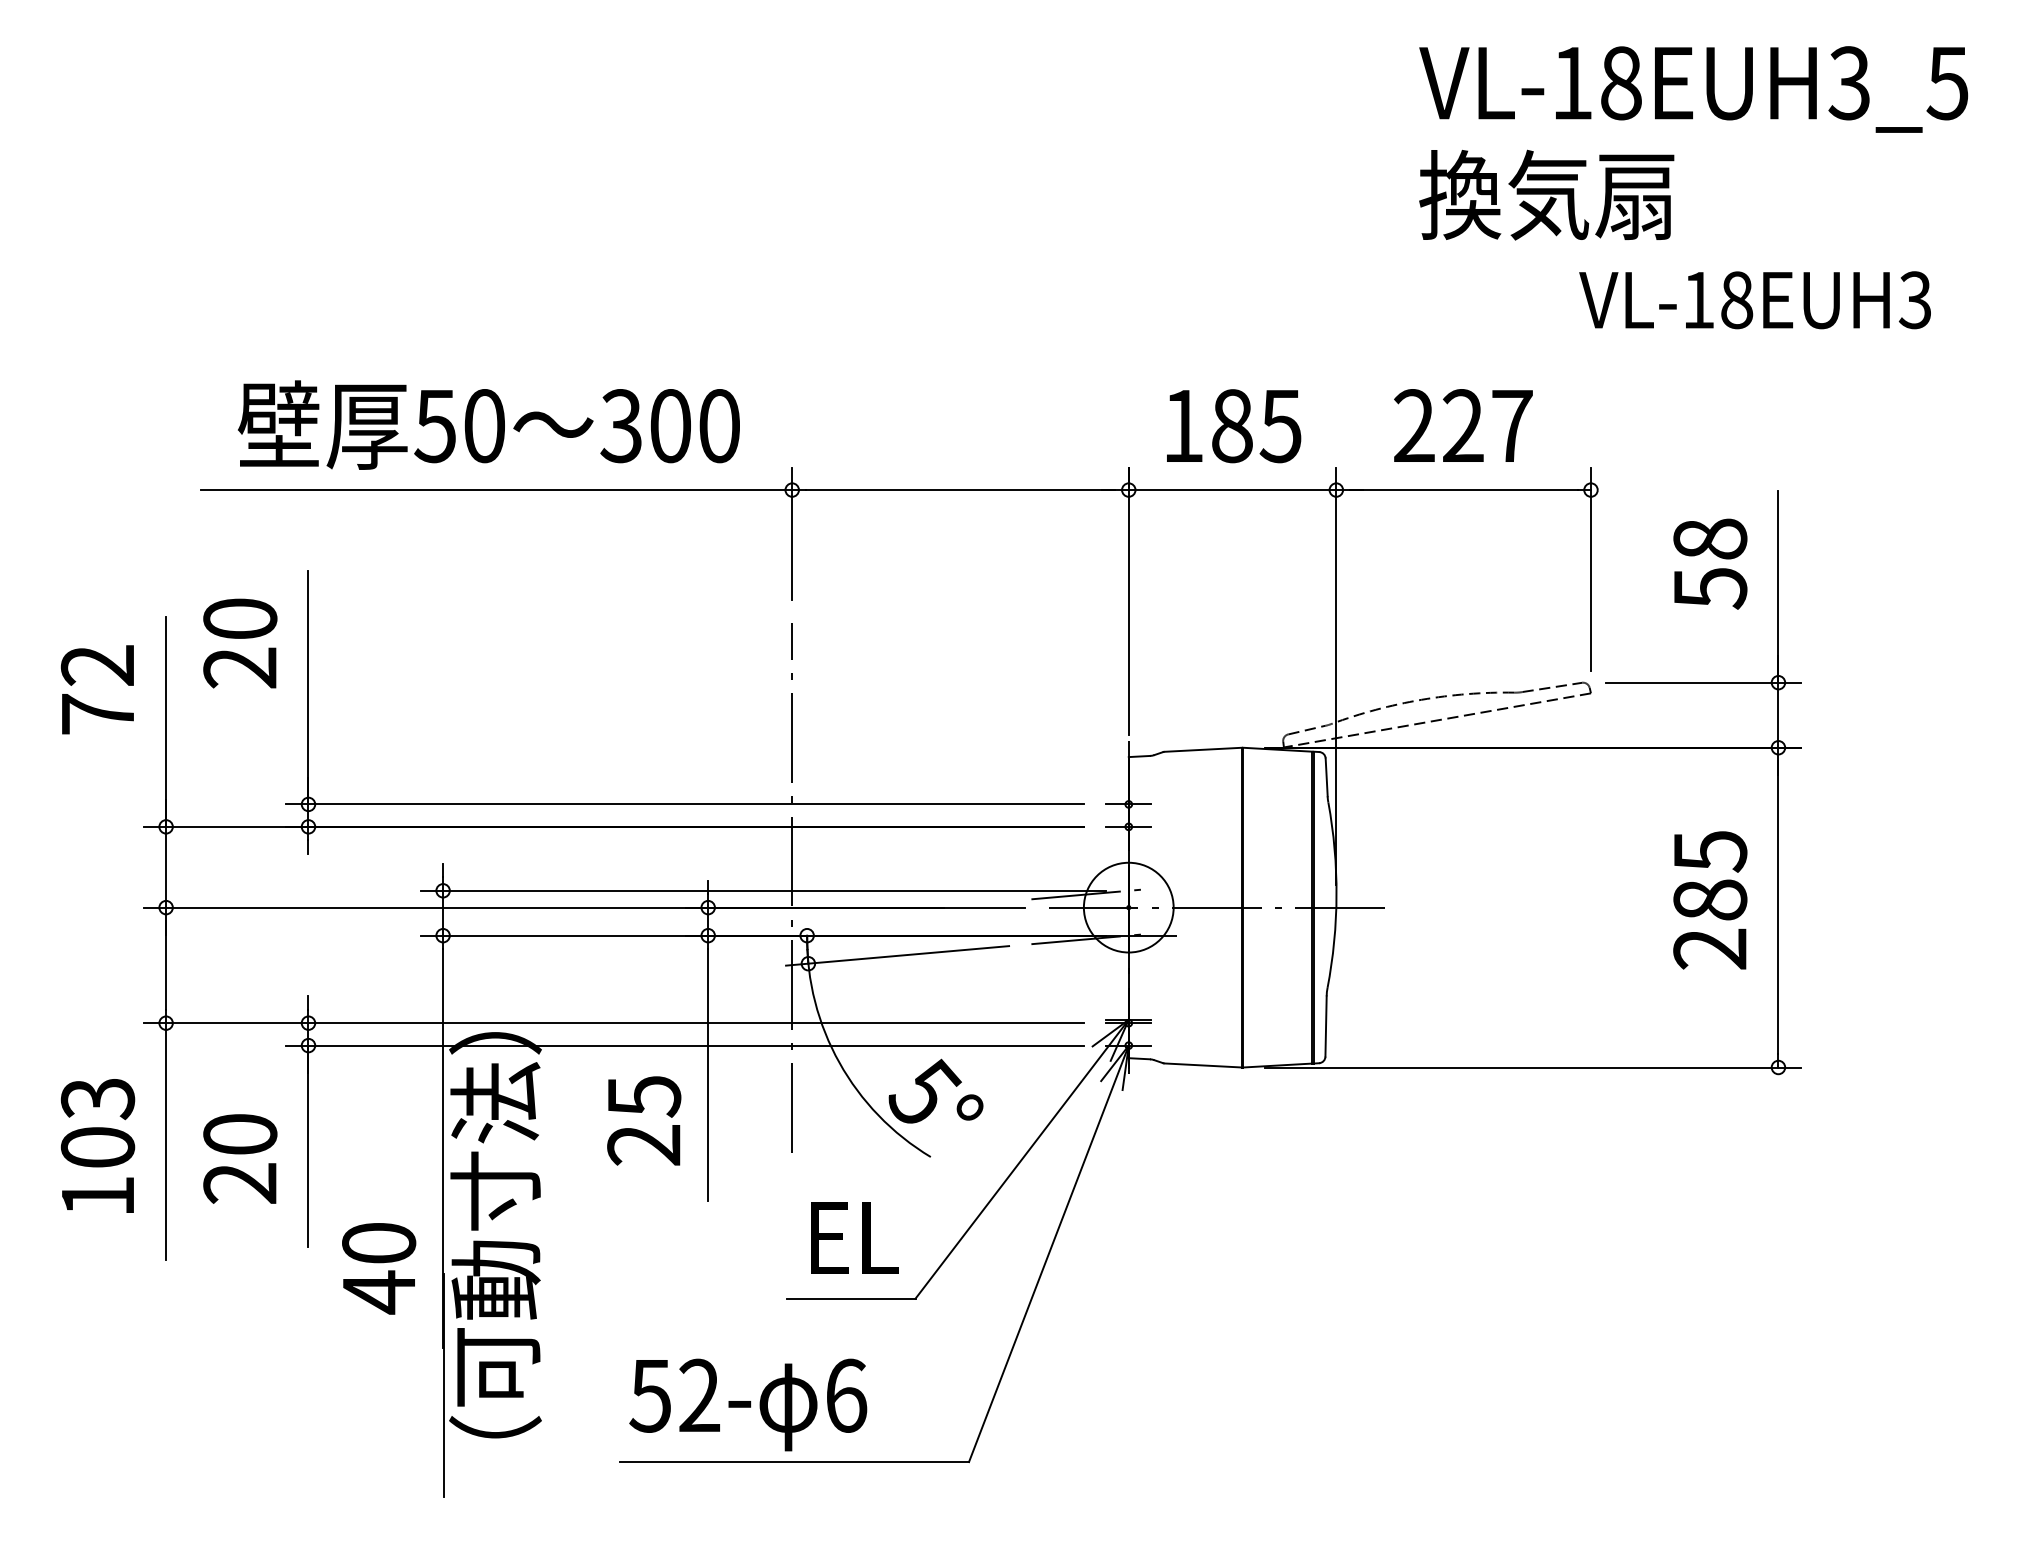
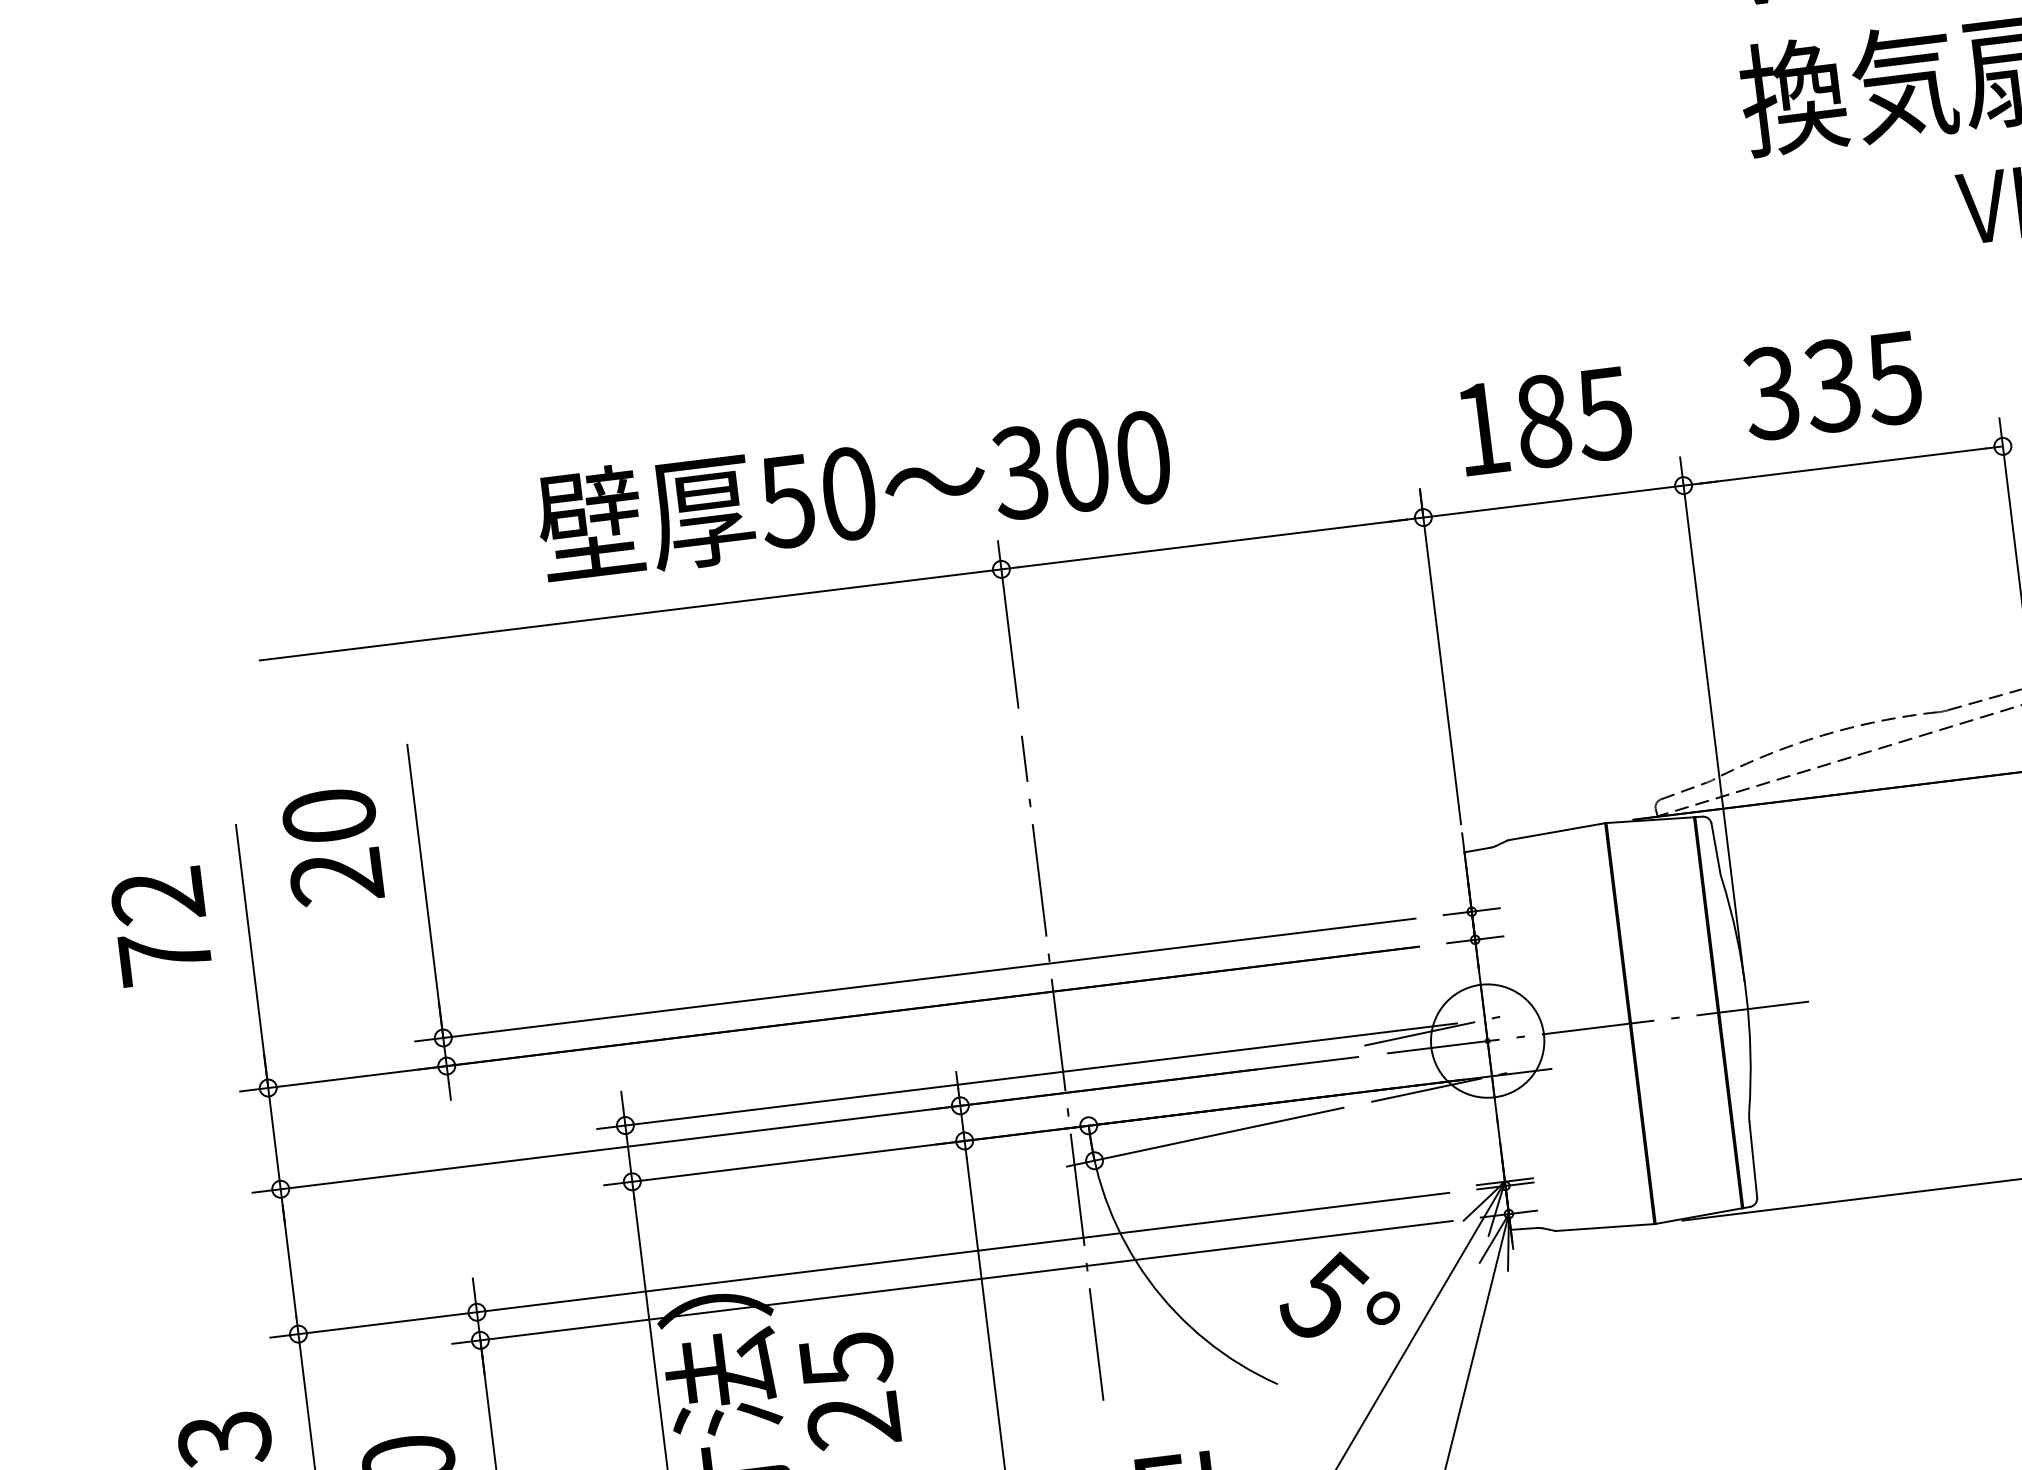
text: (488, 424) -> (853, 491), moved
text: (1462, 426) -> (1832, 386), 227 -> 335
text: (935, 1090) -> (1337, 1292), moved
text: (644, 1120) -> (850, 1390), moved

